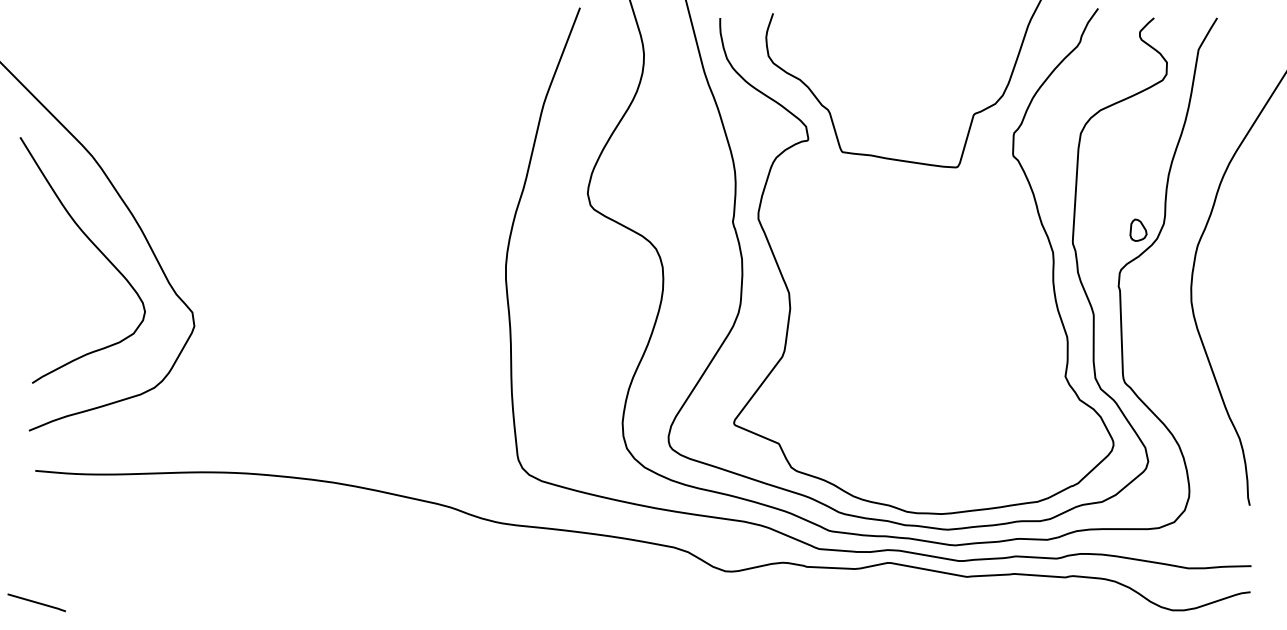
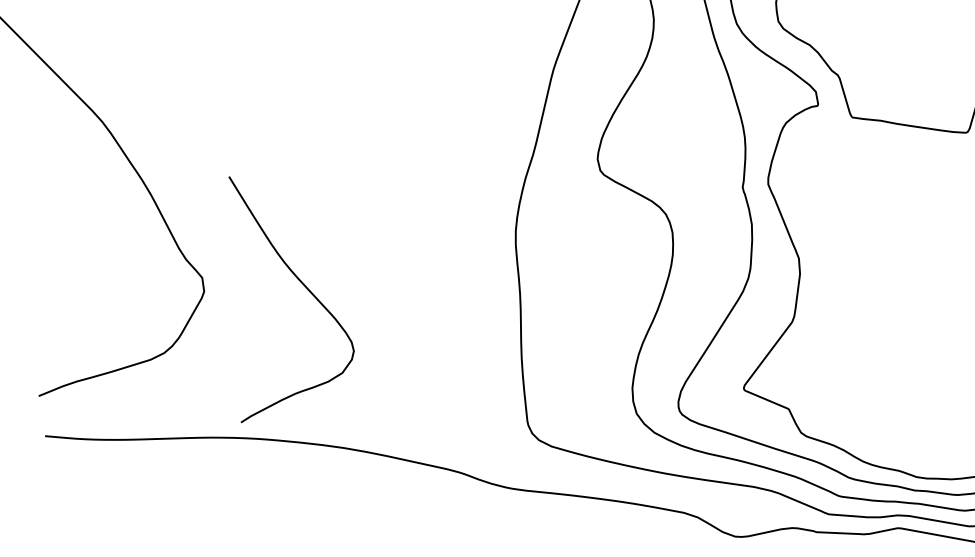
curve: (95, 247) -> (304, 286), moved

